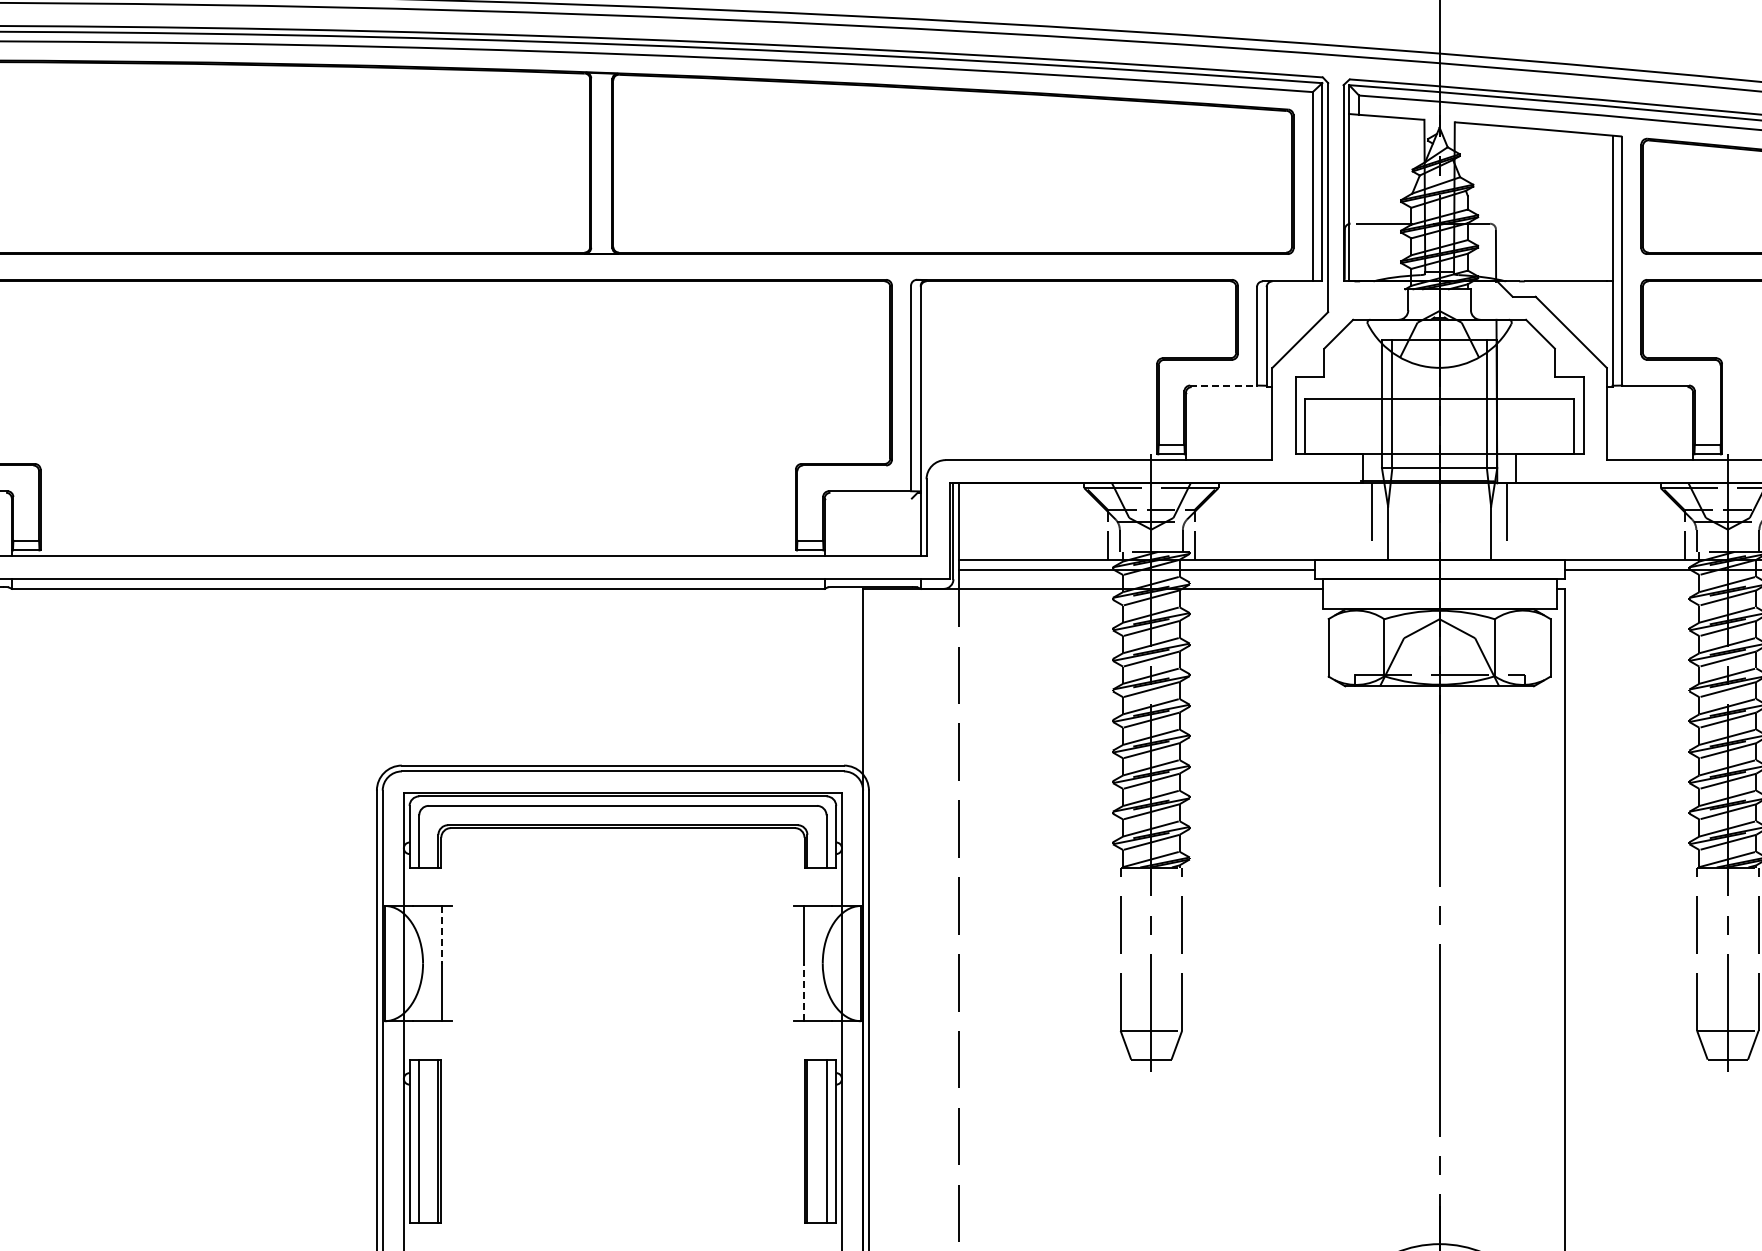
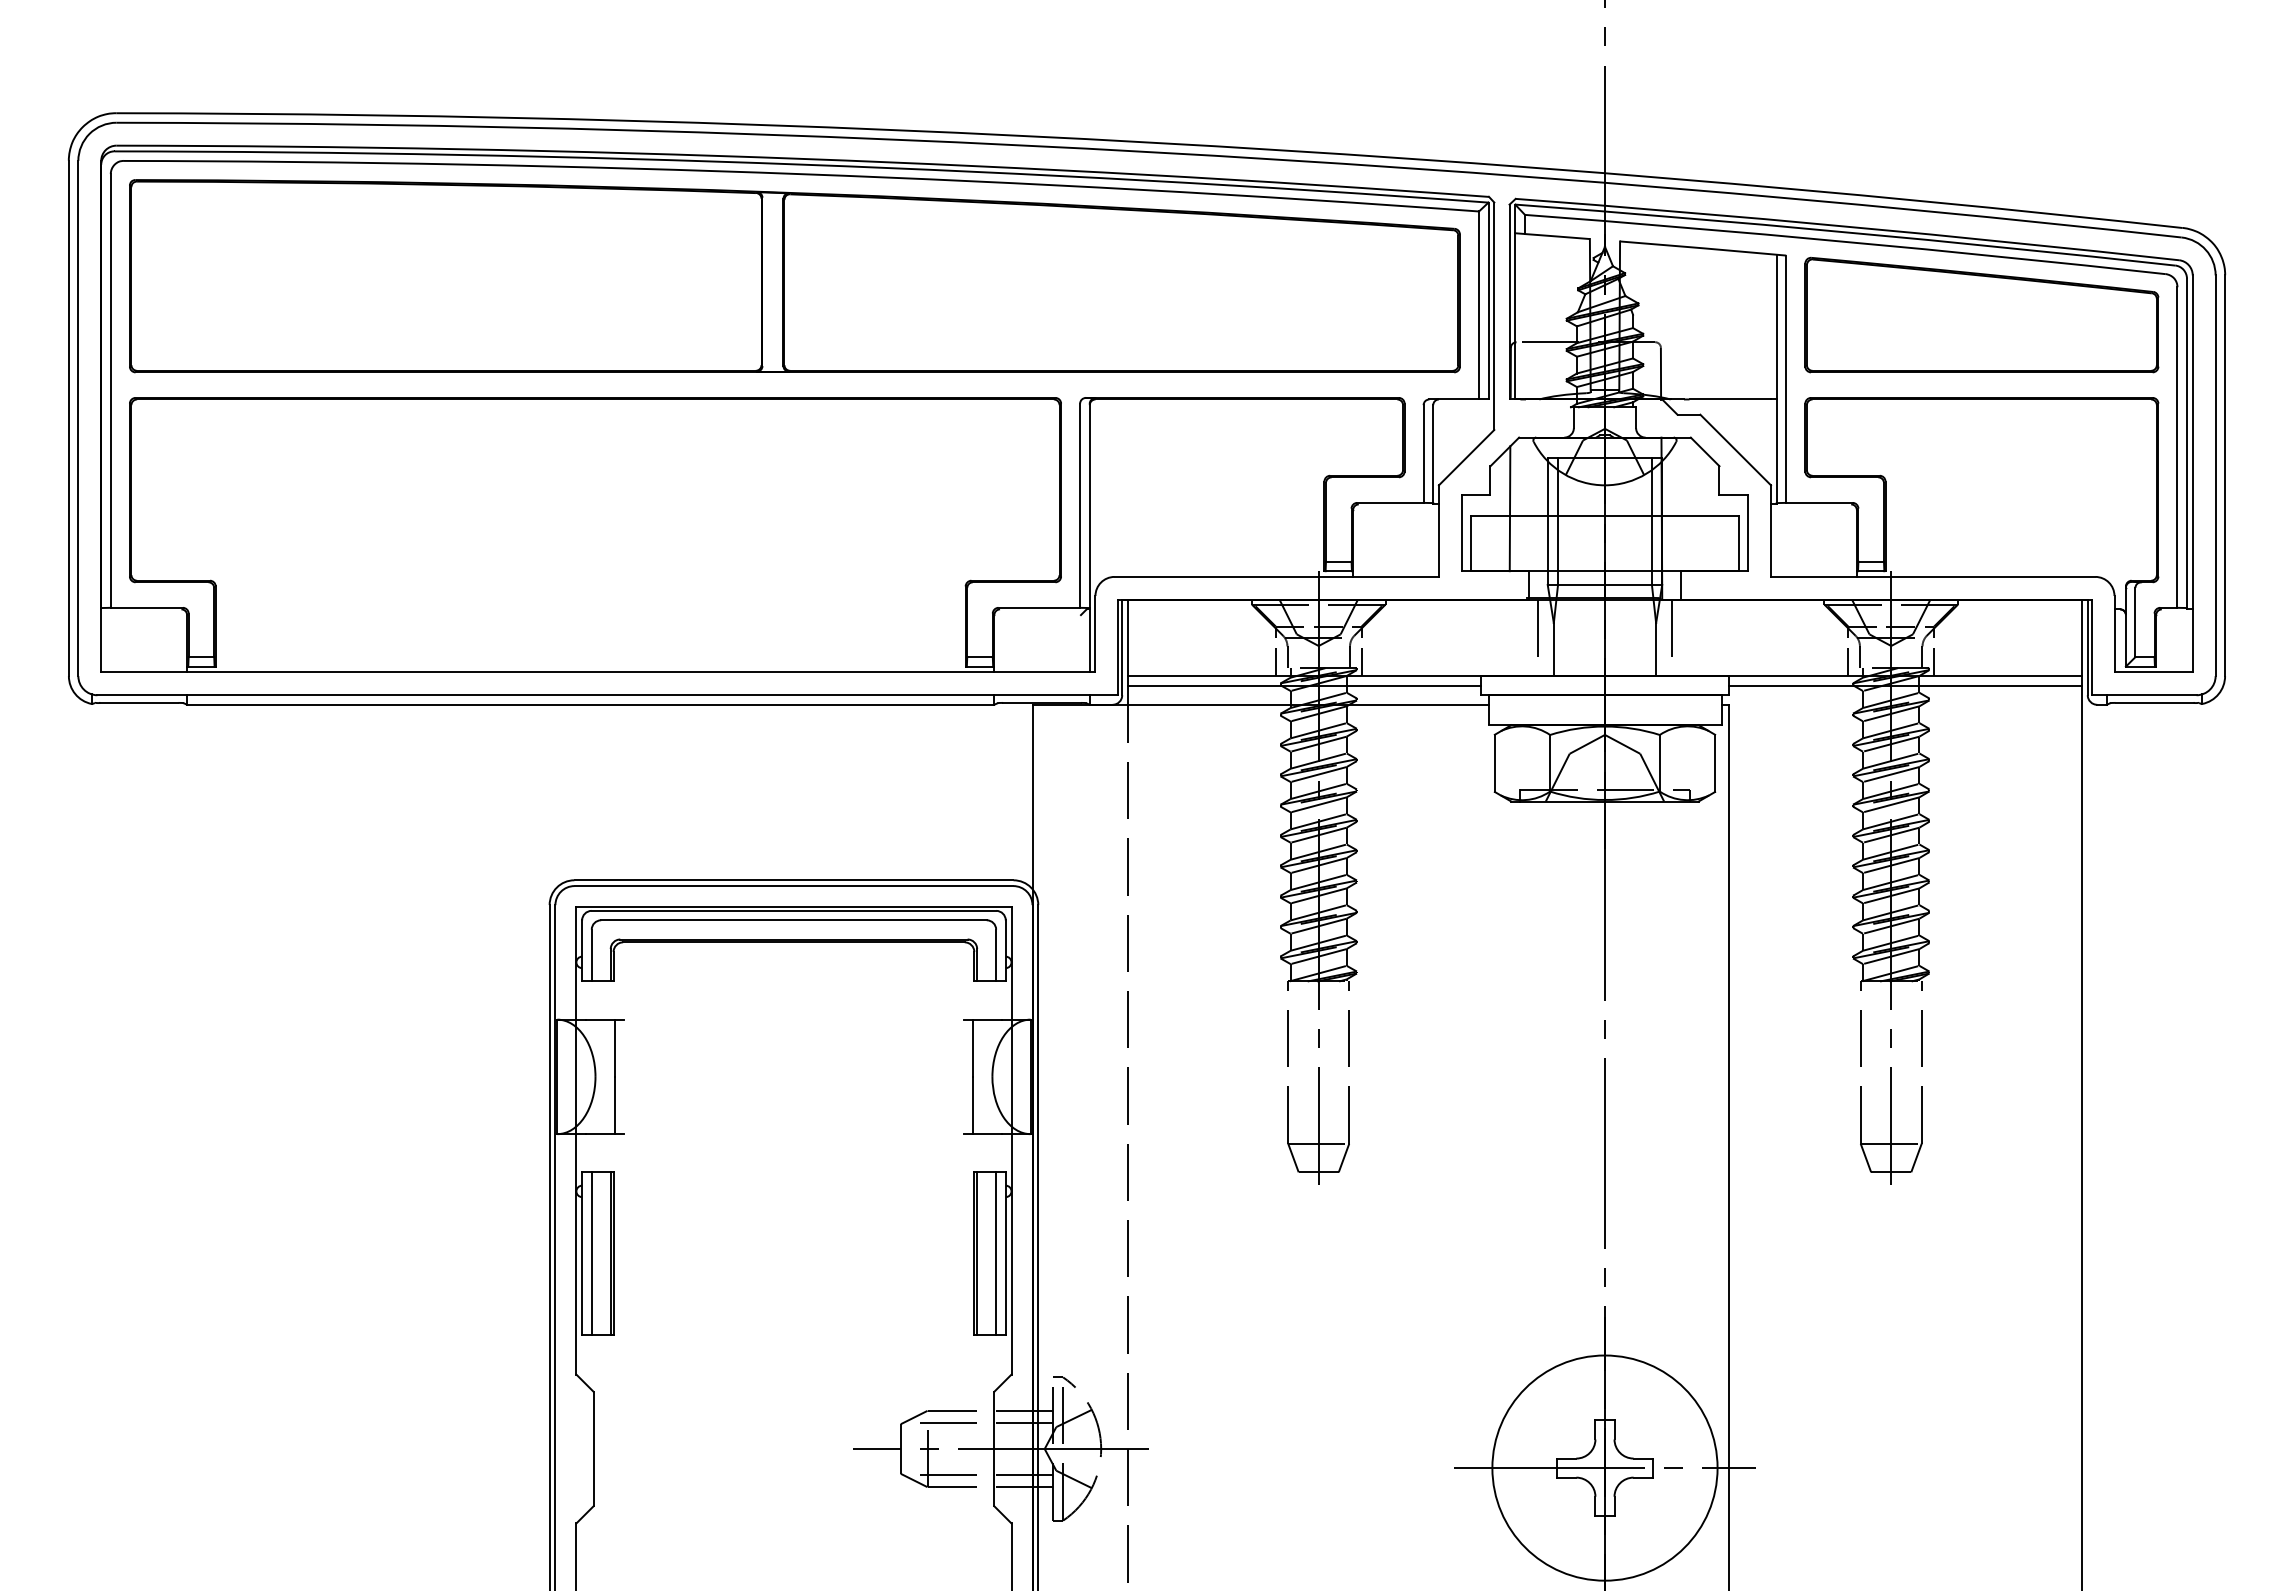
line: (1223, 385) -> (1390, 502), dashed -> solid
line: (1343, 391) -> (1509, 508), added
line: (442, 934) -> (614, 1048), dashed -> solid
line: (803, 992) -> (973, 1105), dashed -> solid

